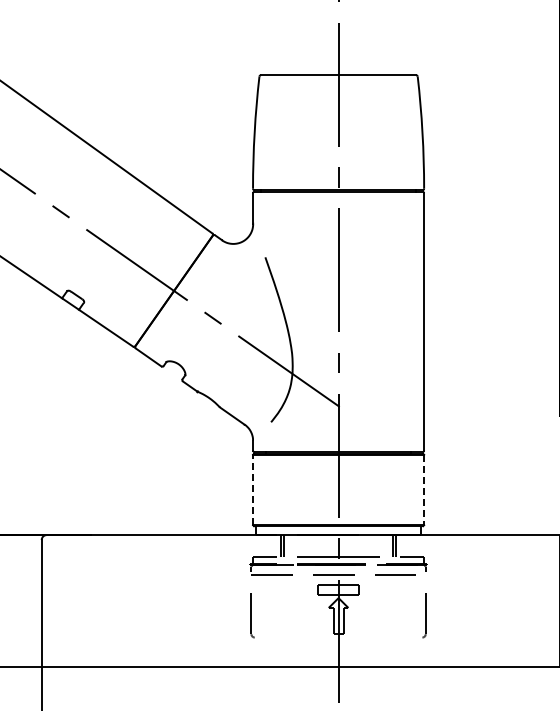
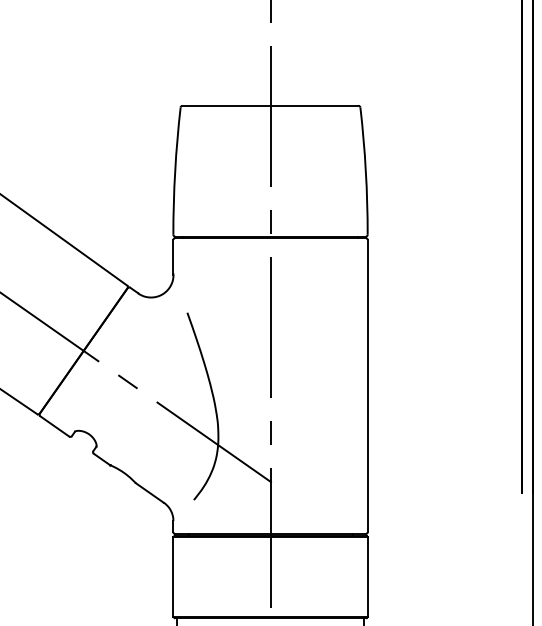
line: (253, 489) -> (173, 576), dashed -> solid
line: (424, 490) -> (368, 577), dashed -> solid

